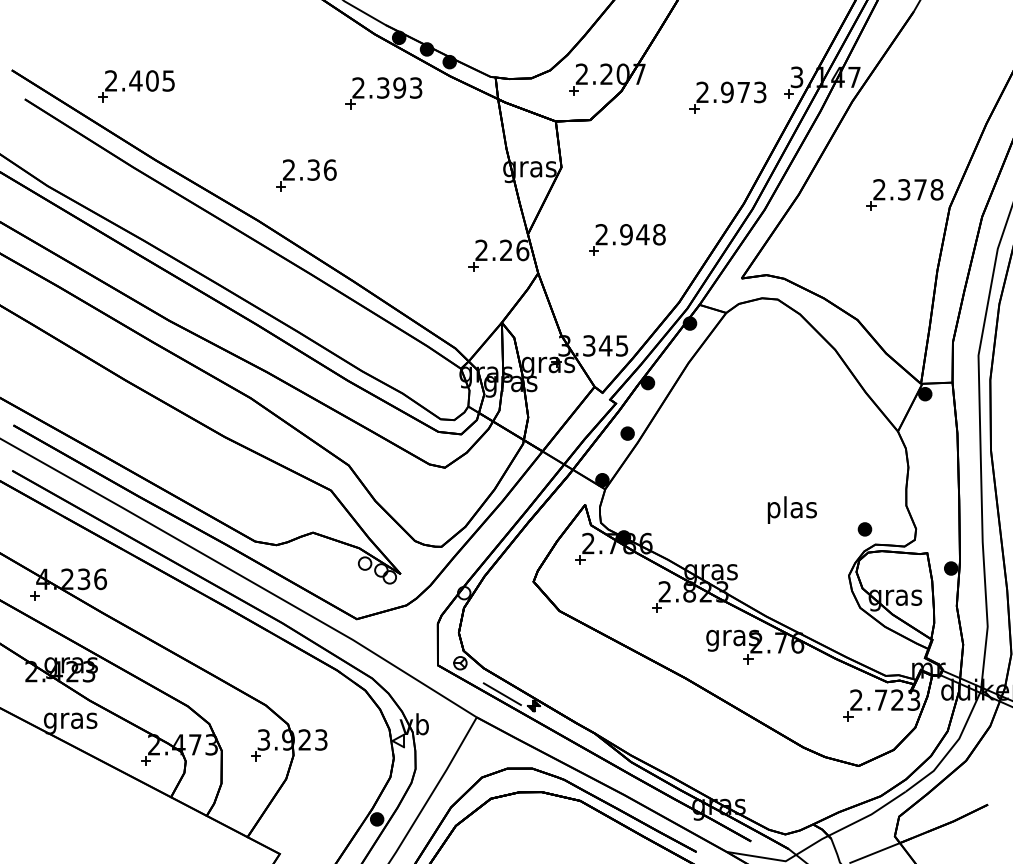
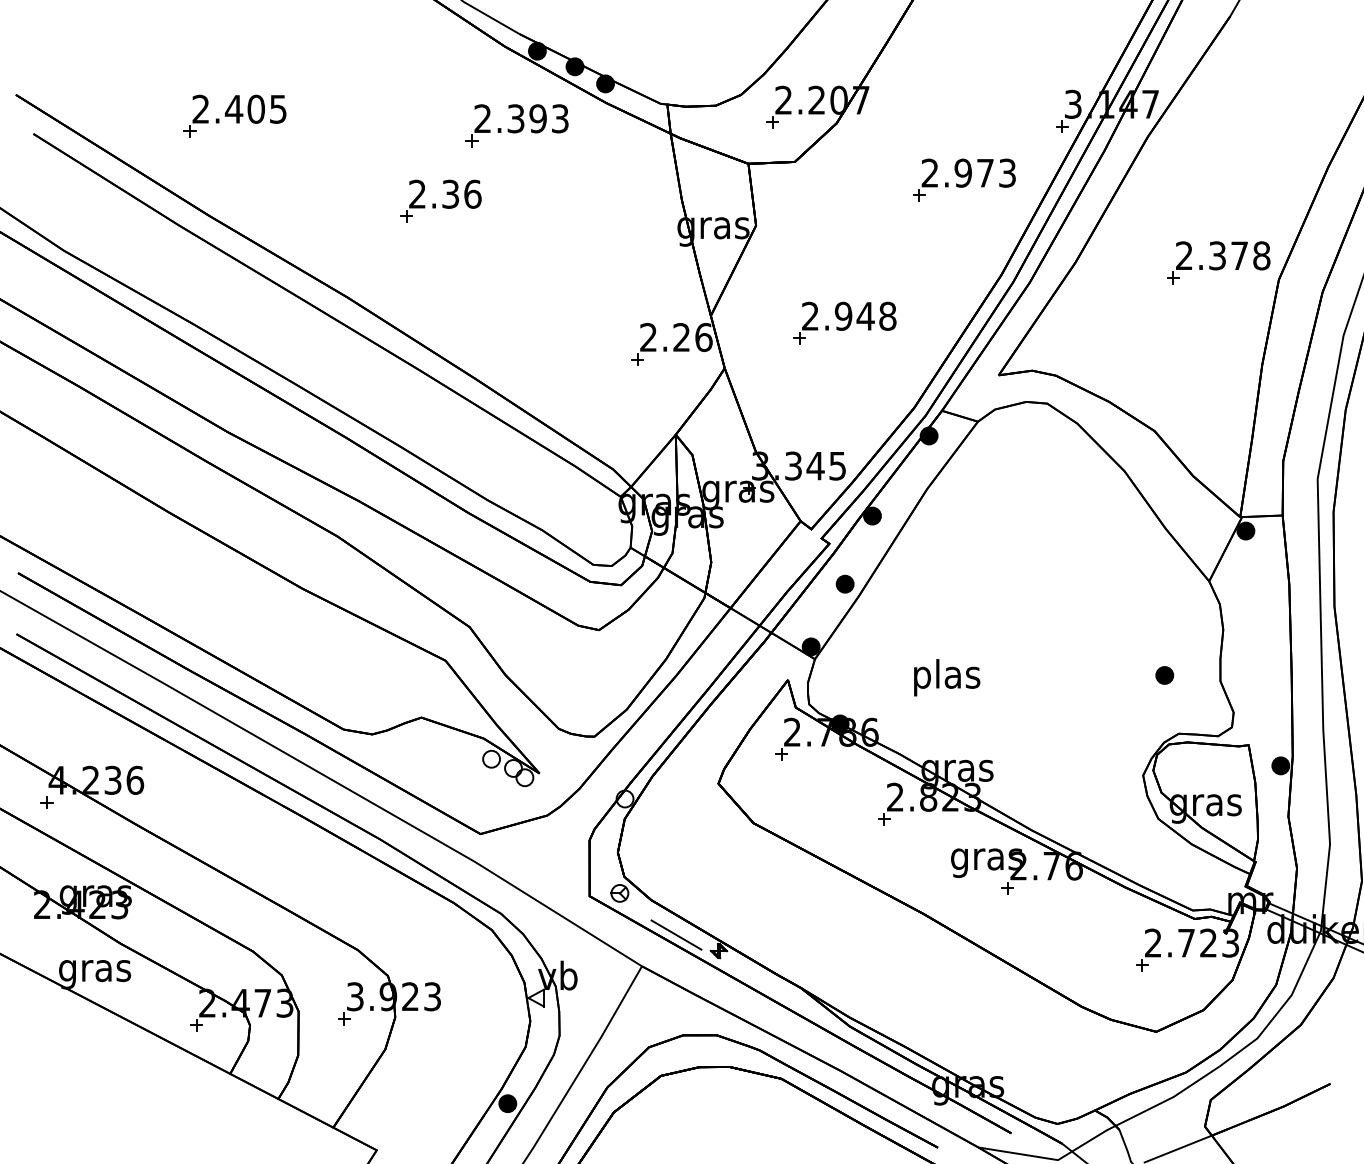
part: (136, 86) -> (234, 116), moved
part: (727, 97) -> (963, 180), moved
part: (306, 175) -> (440, 201), moved
text: (791, 509) -> (945, 676), moved
part: (864, 529) -> (1164, 675), moved

